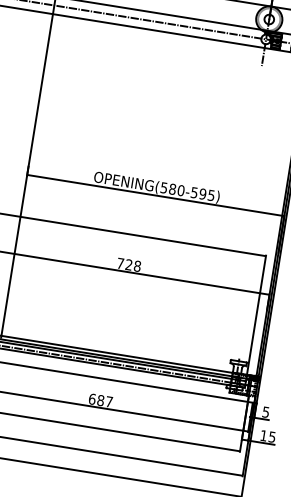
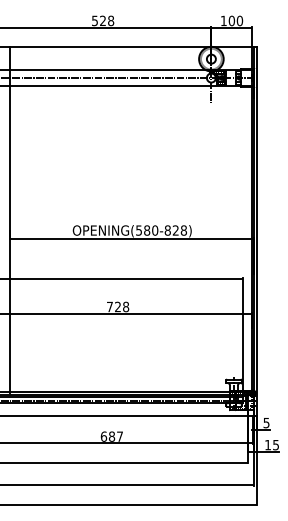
text: (202, 194) -> (175, 230), OPENING(580-595) -> OPENING(580-828)

